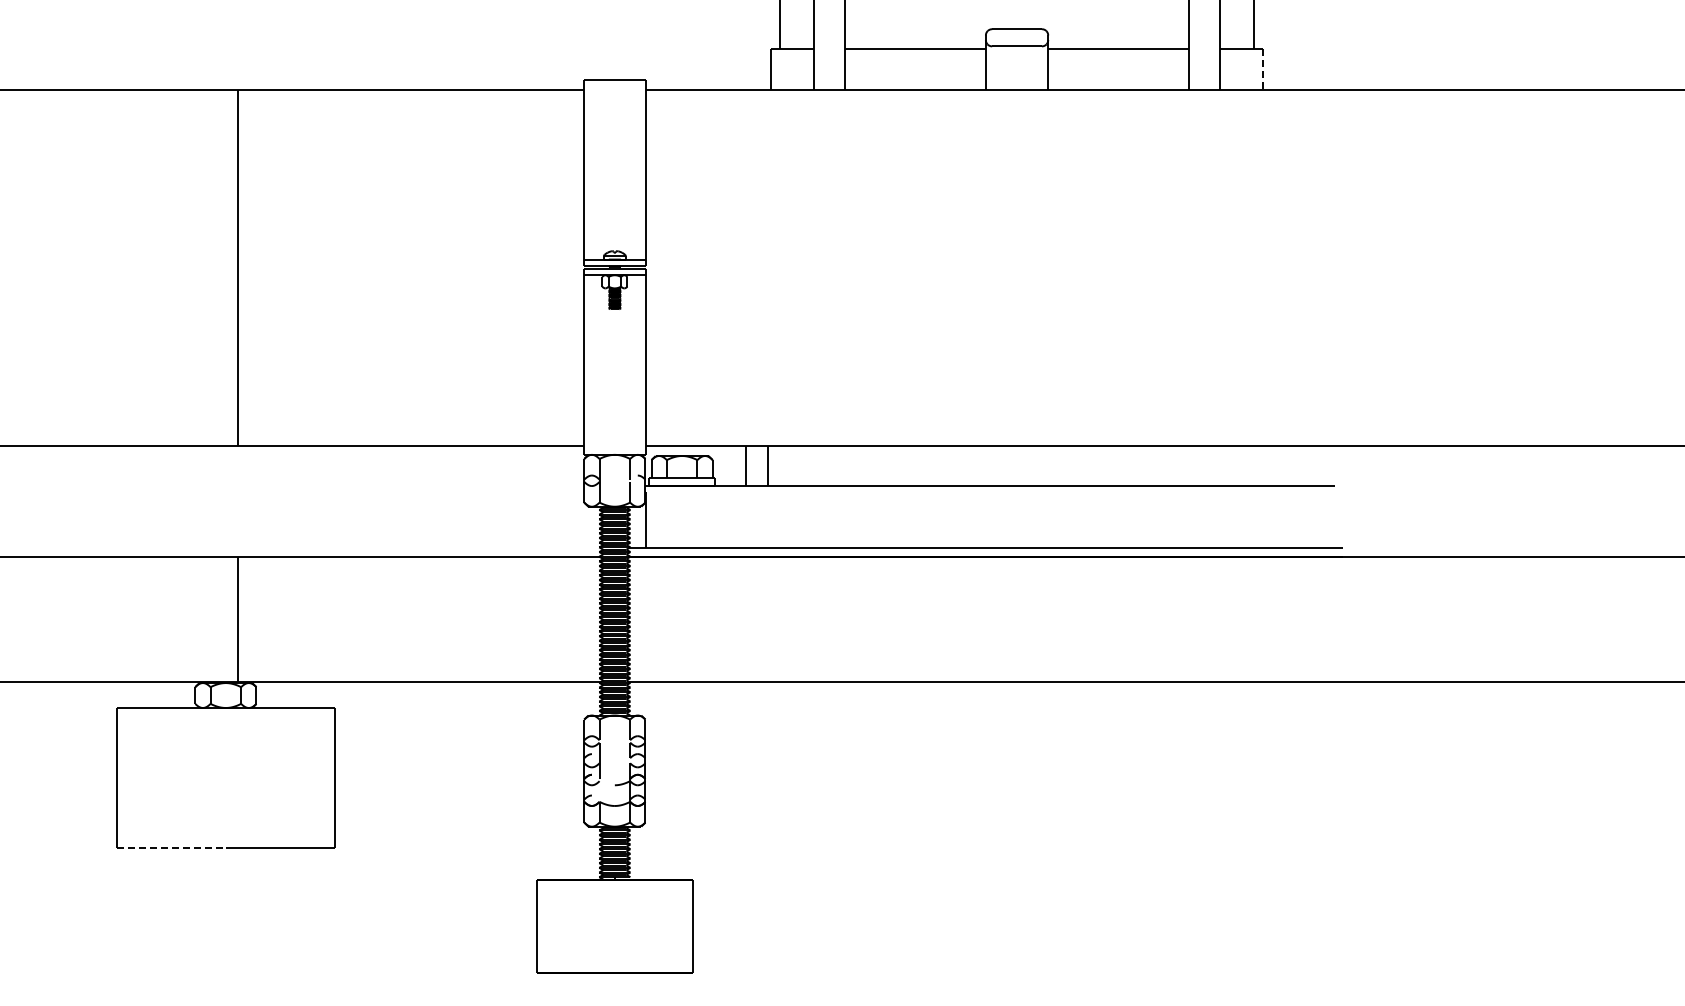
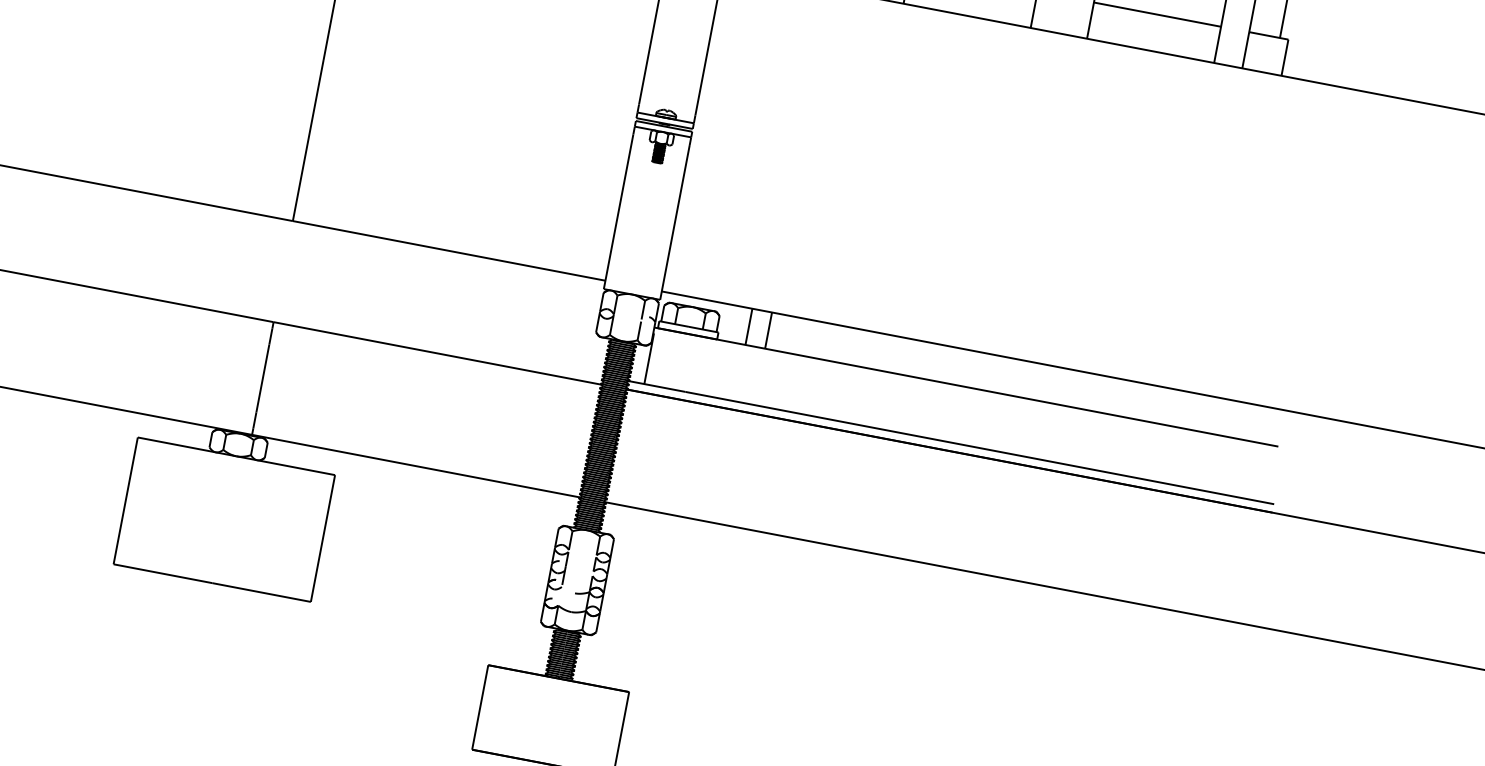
line: (1263, 69) -> (1285, 57), dashed -> solid
line: (171, 848) -> (163, 574), dashed -> solid

